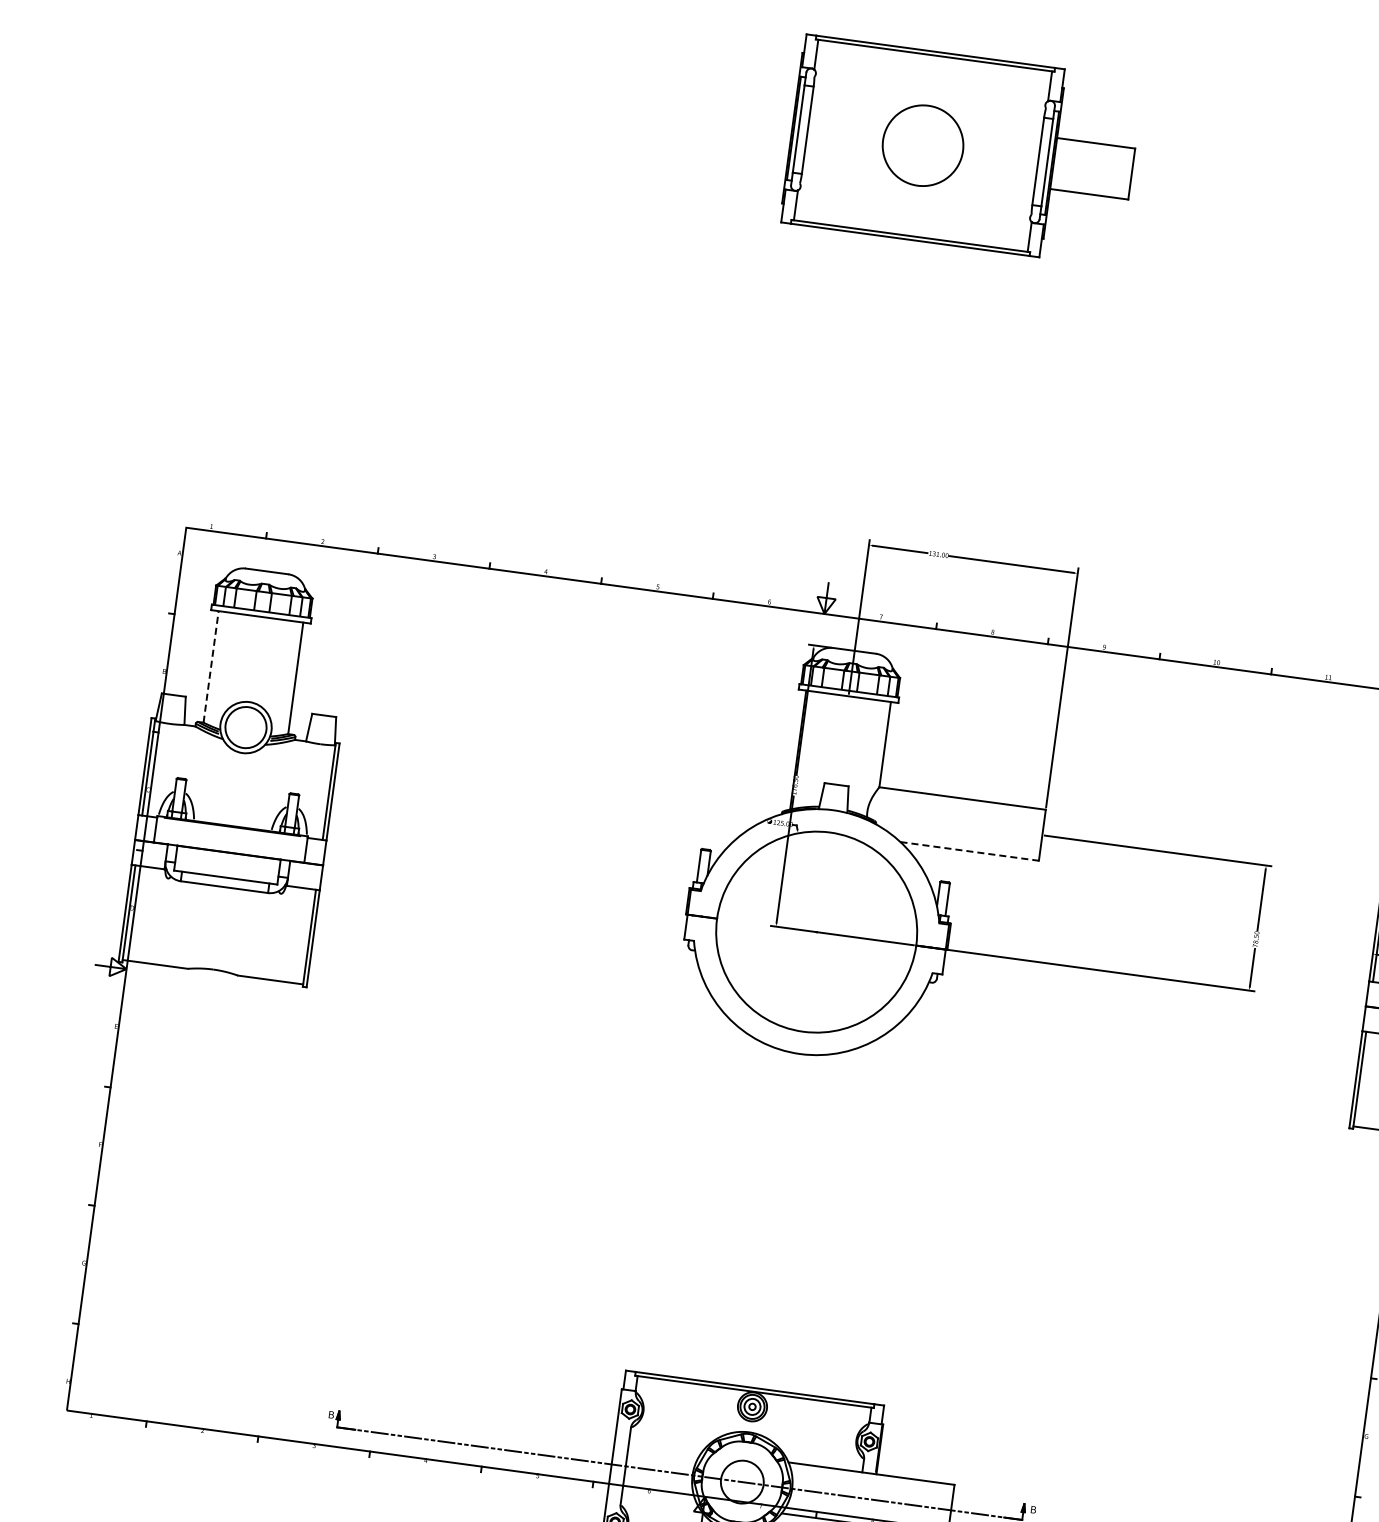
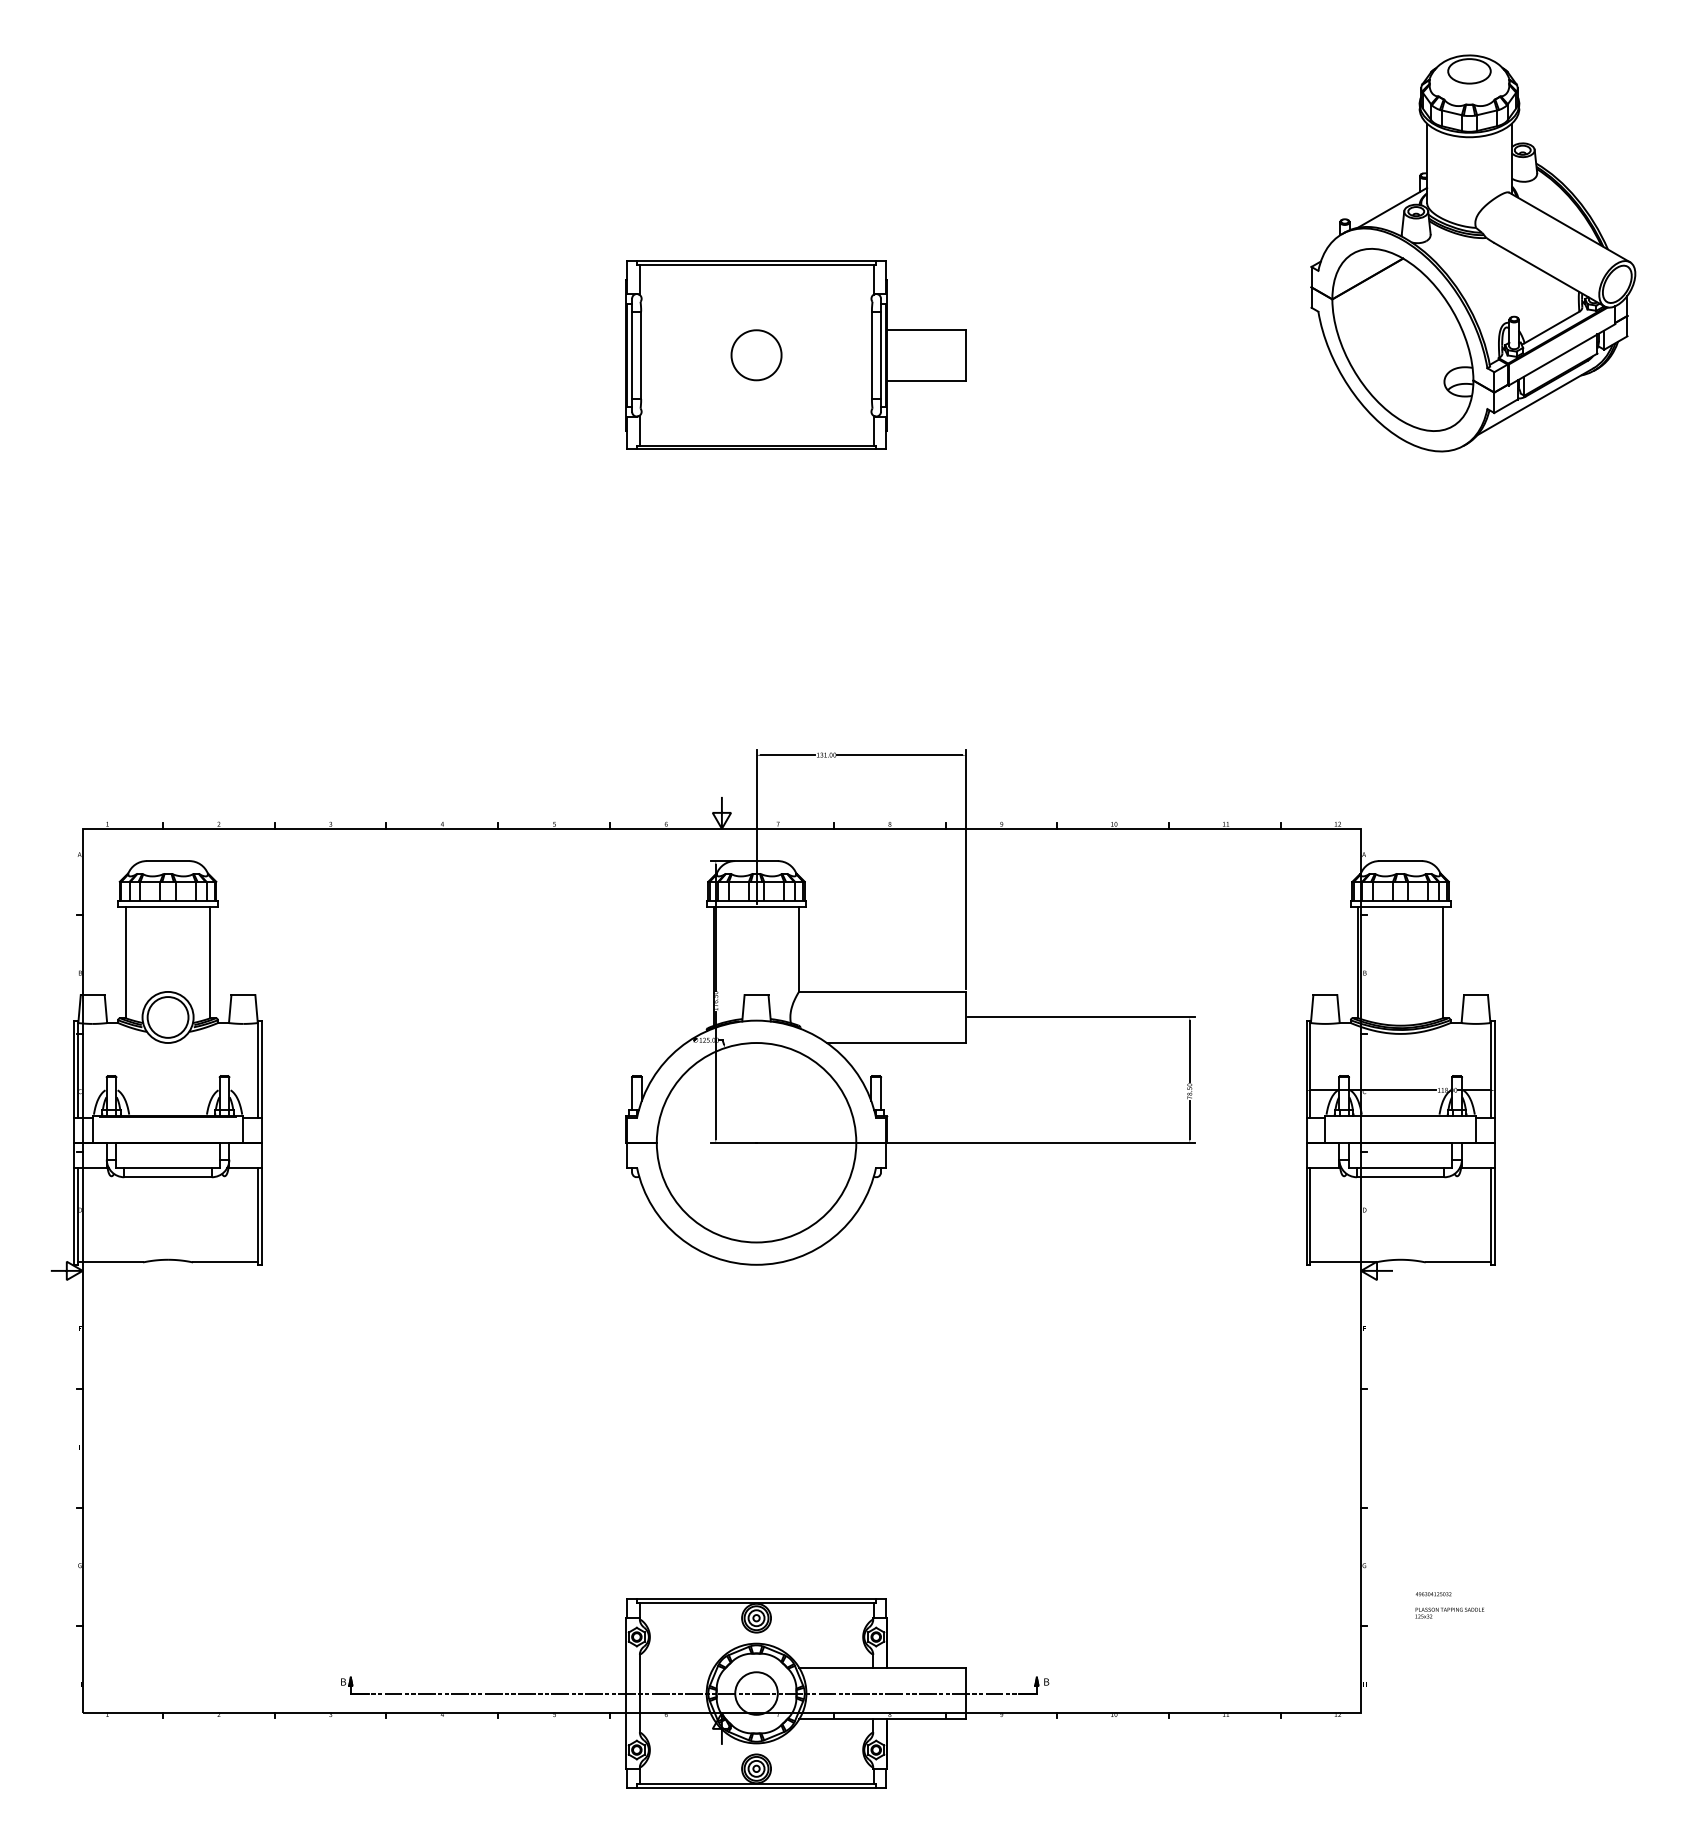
part: (922, 146) -> (756, 355), size x0.62
line: (210, 666) -> (125, 962), dashed -> solid
line: (969, 851) -> (896, 1043), dashed -> solid

